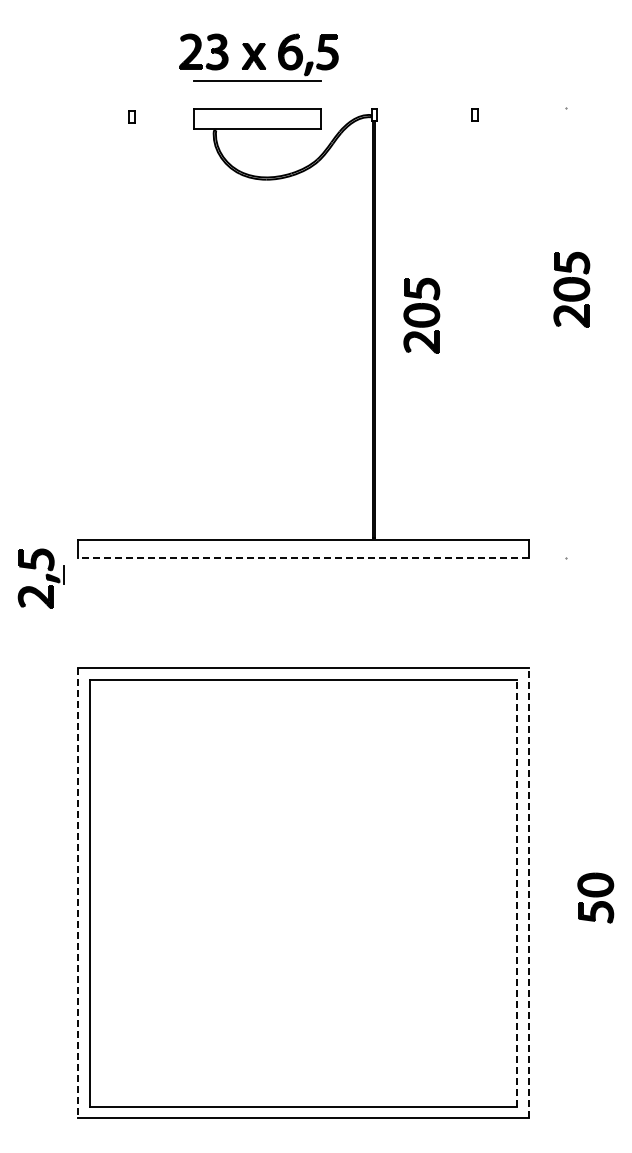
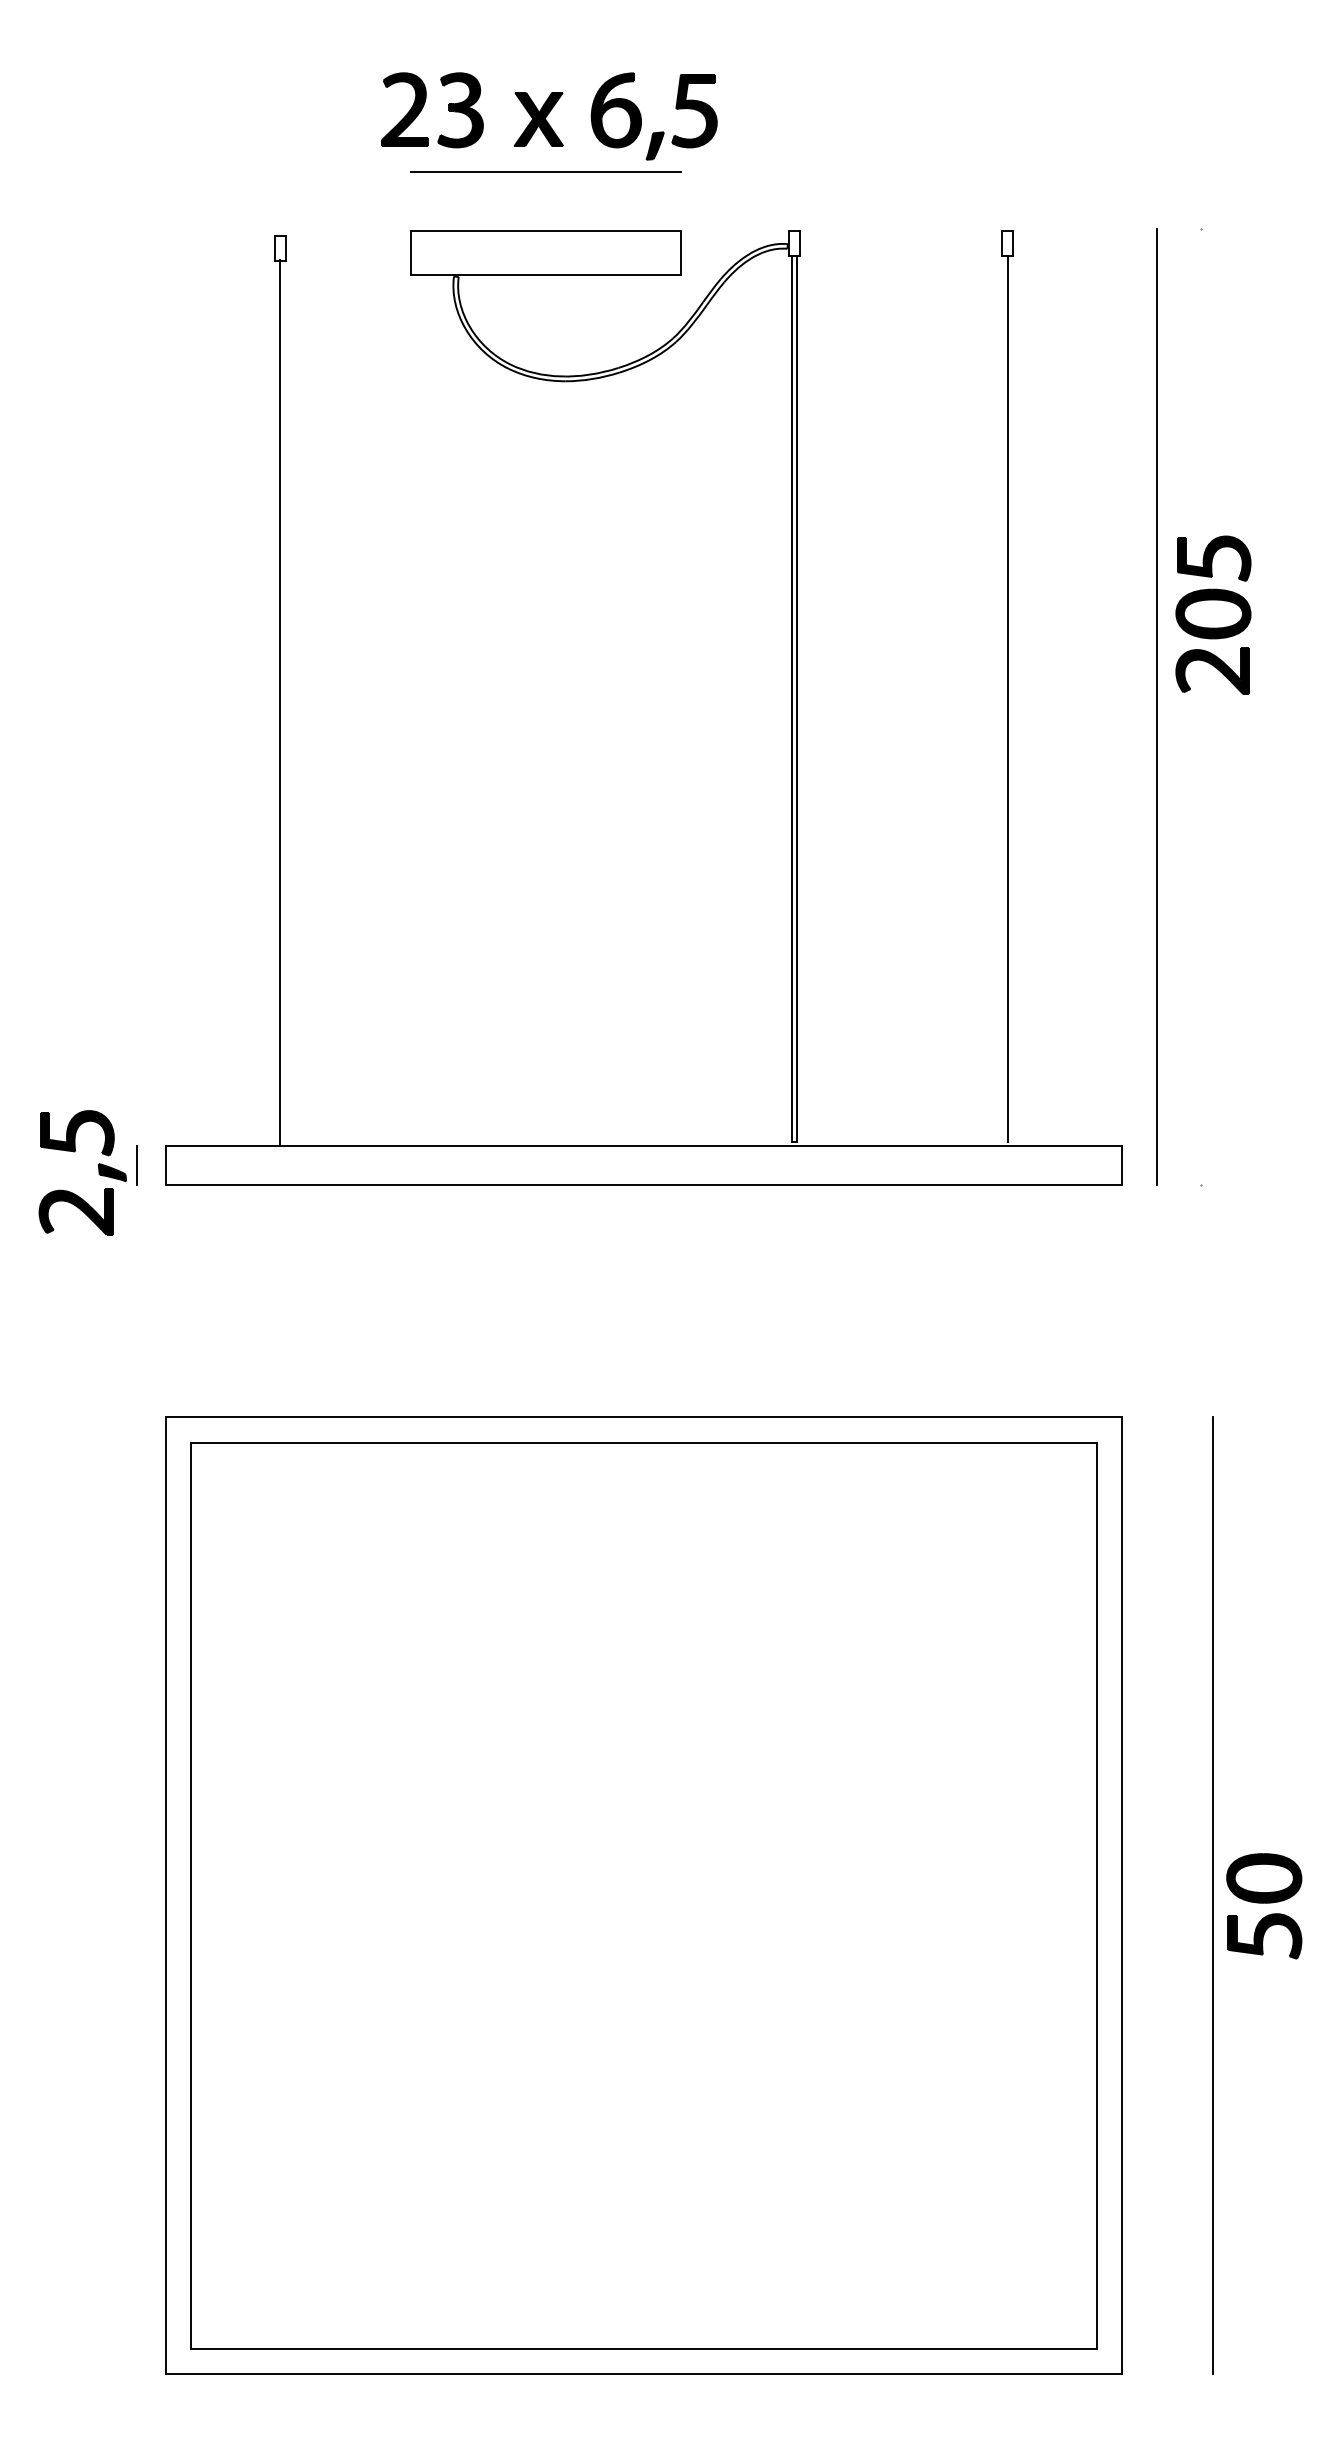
part: (421, 315) -> (894, 669), removed
line: (474, 328) -> (1006, 697), added
line: (132, 330) -> (281, 701), added
line: (545, 332) -> (1157, 705), added
line: (302, 558) -> (641, 1185), dashed -> solid
part: (40, 578) -> (85, 1172), moved
line: (516, 892) -> (1096, 1894), dashed -> solid
line: (528, 892) -> (1121, 1894), dashed -> solid
line: (571, 892) -> (1212, 1894), added
line: (78, 893) -> (166, 1896), dashed -> solid

